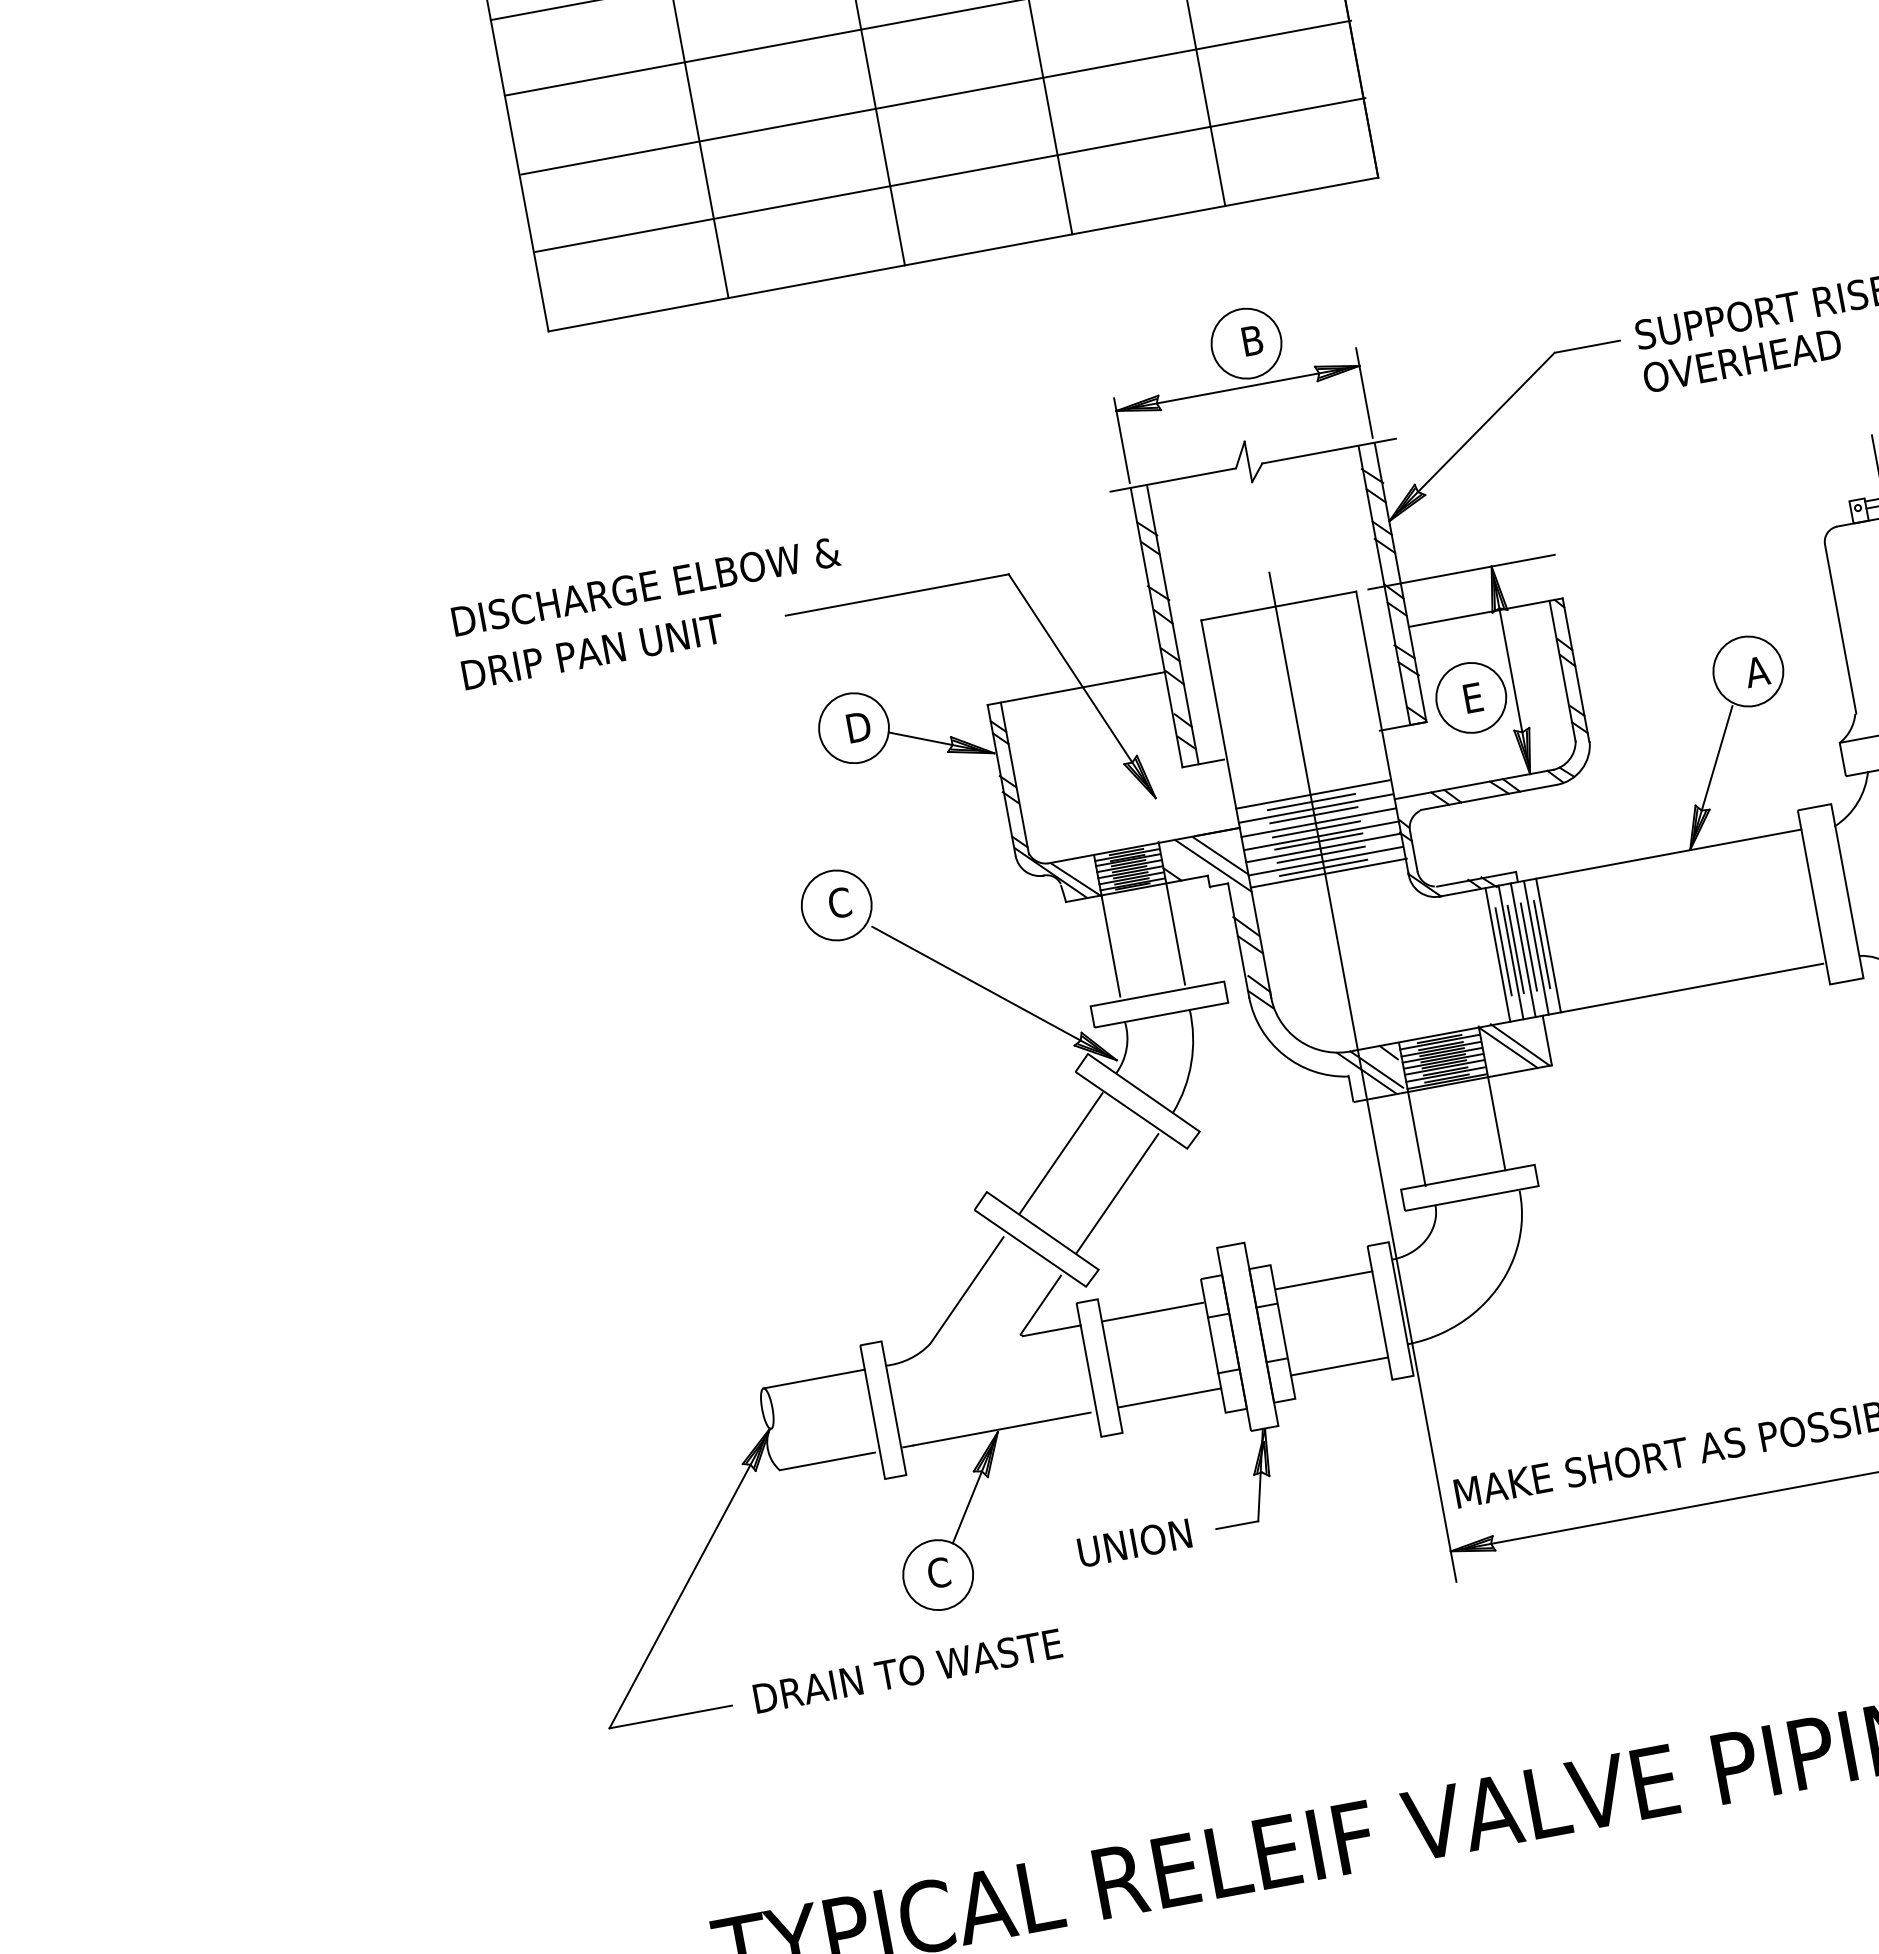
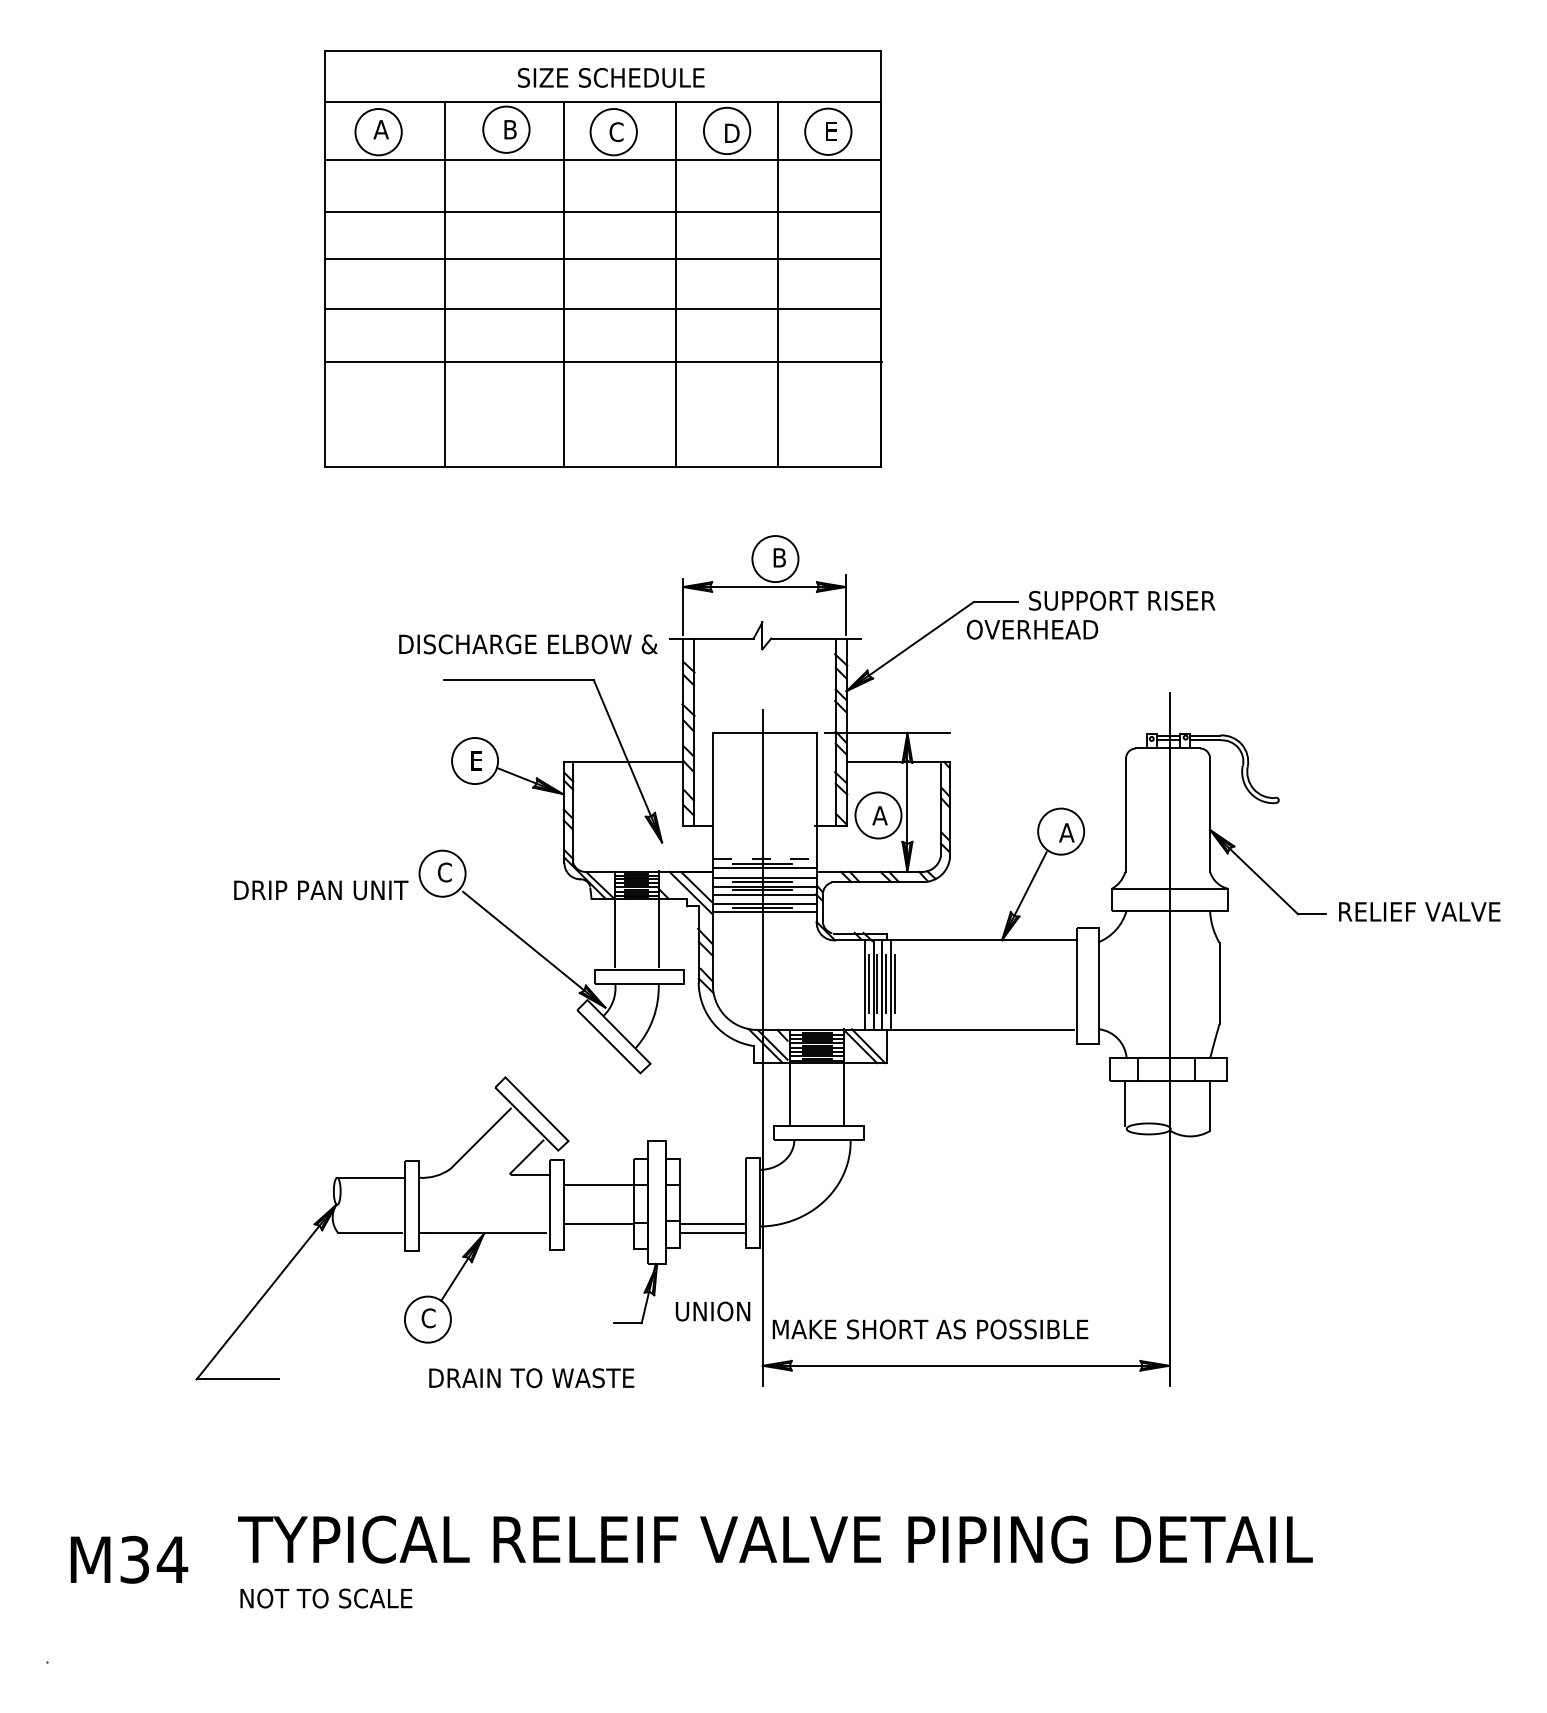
line: (949, 175) -> (603, 414), removed
text: (1742, 360) -> (1032, 629), moved
text: (646, 586) -> (528, 644), moved
text: (593, 652) -> (321, 890), moved
text: (1472, 697) -> (879, 815), E -> A
text: (858, 726) -> (478, 760), D -> E
line: (1313, 795) -> (764, 859), solid -> dashed
line: (1313, 815) -> (762, 872), removed
line: (1321, 855) -> (762, 899), removed
line: (1547, 944) -> (898, 984), removed
line: (1061, 1153) -> (558, 1061), removed
line: (1116, 1192) -> (589, 1093), removed
line: (1324, 1280) -> (713, 1224), moved
line: (1152, 1312) -> (598, 1224), moved
line: (1170, 1397) -> (599, 1184), moved
text: (1133, 1543) -> (712, 1311), moved
text: (907, 1671) -> (531, 1378), moved

